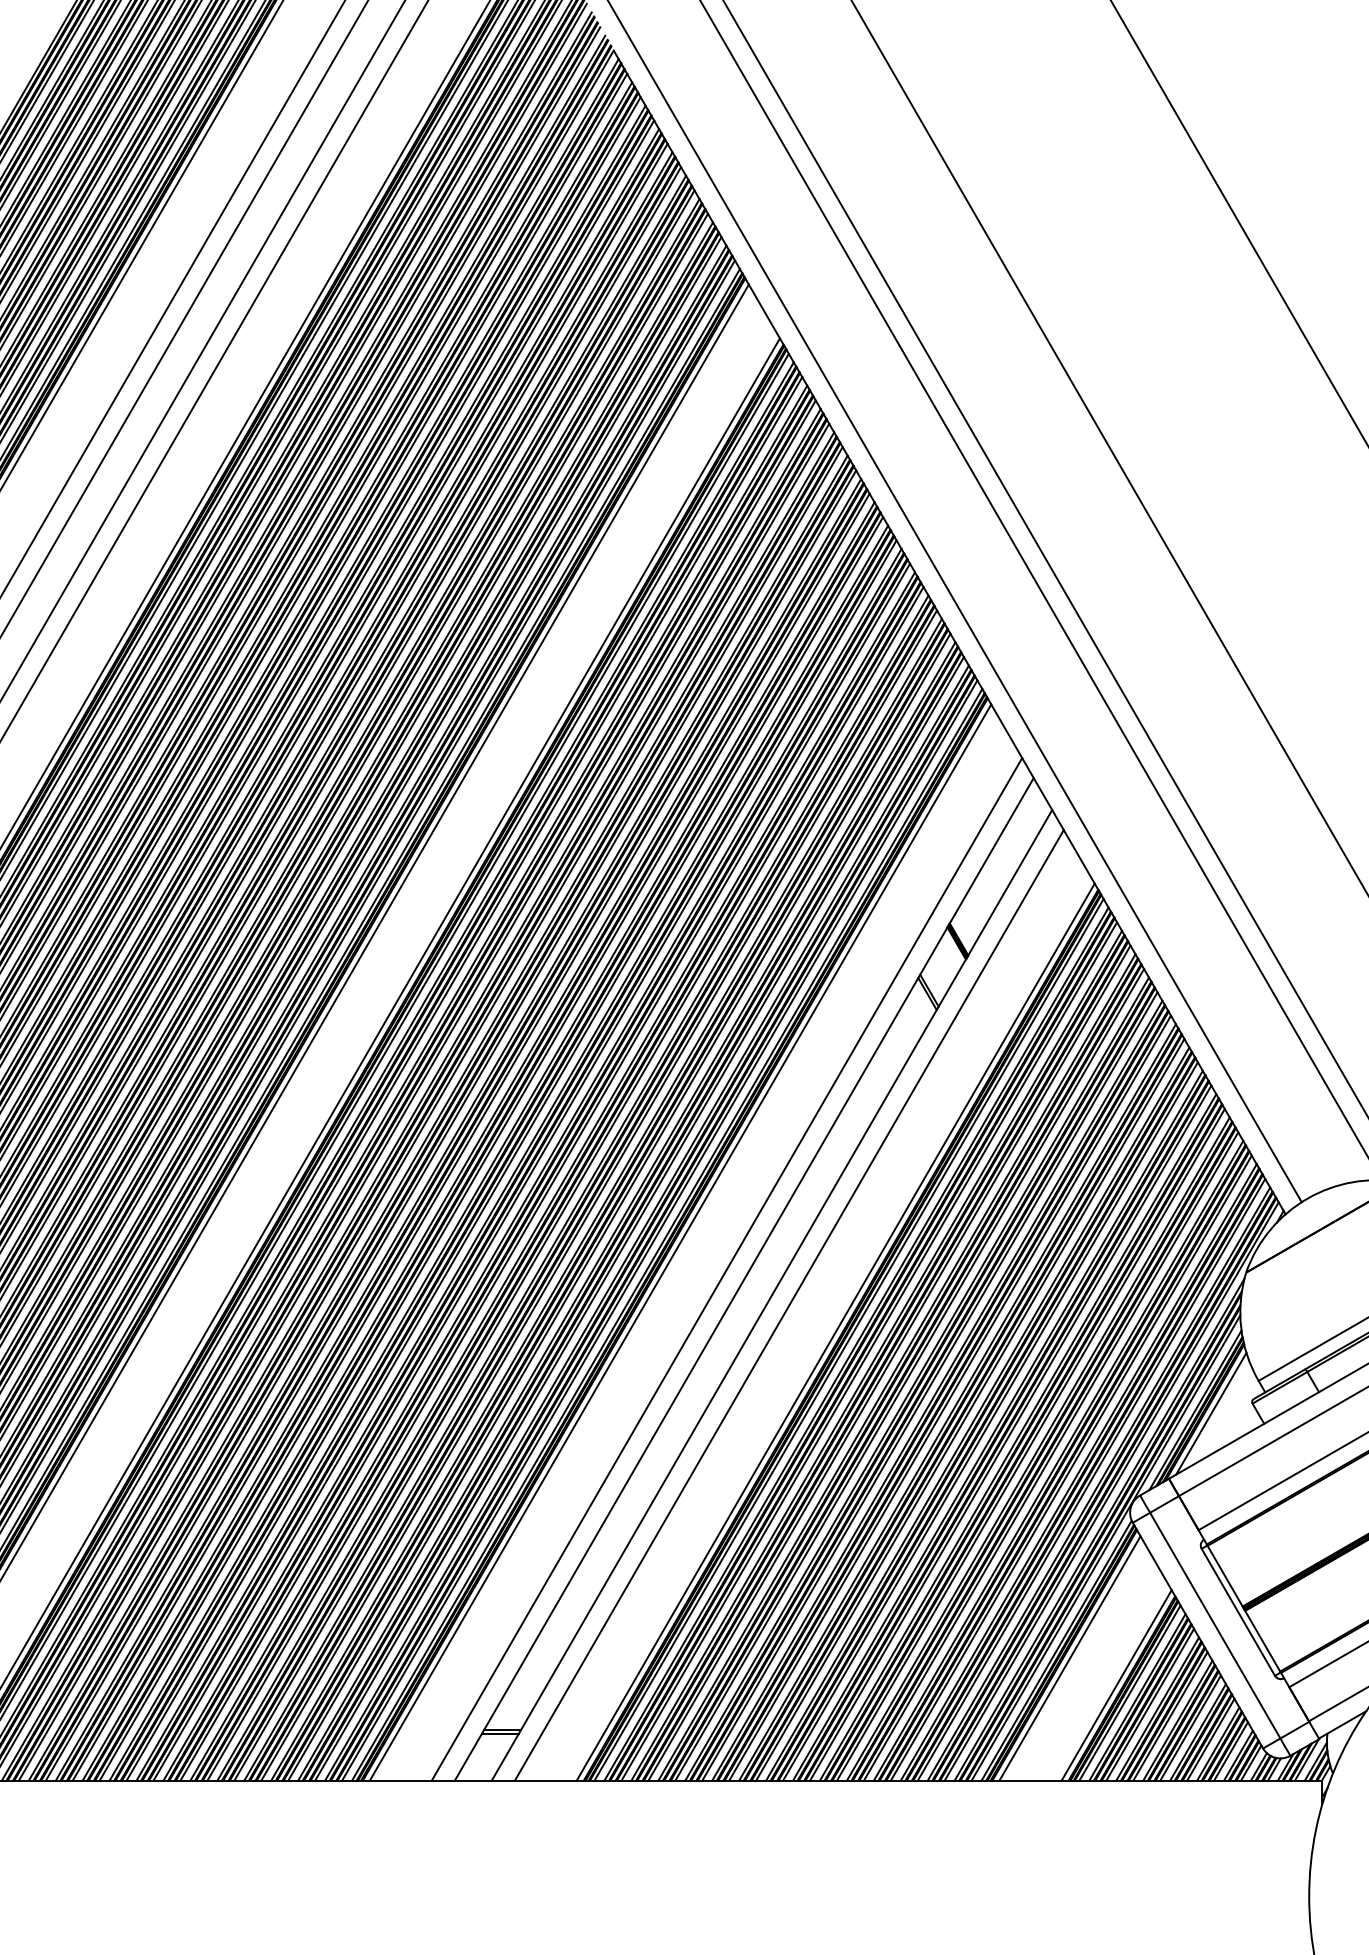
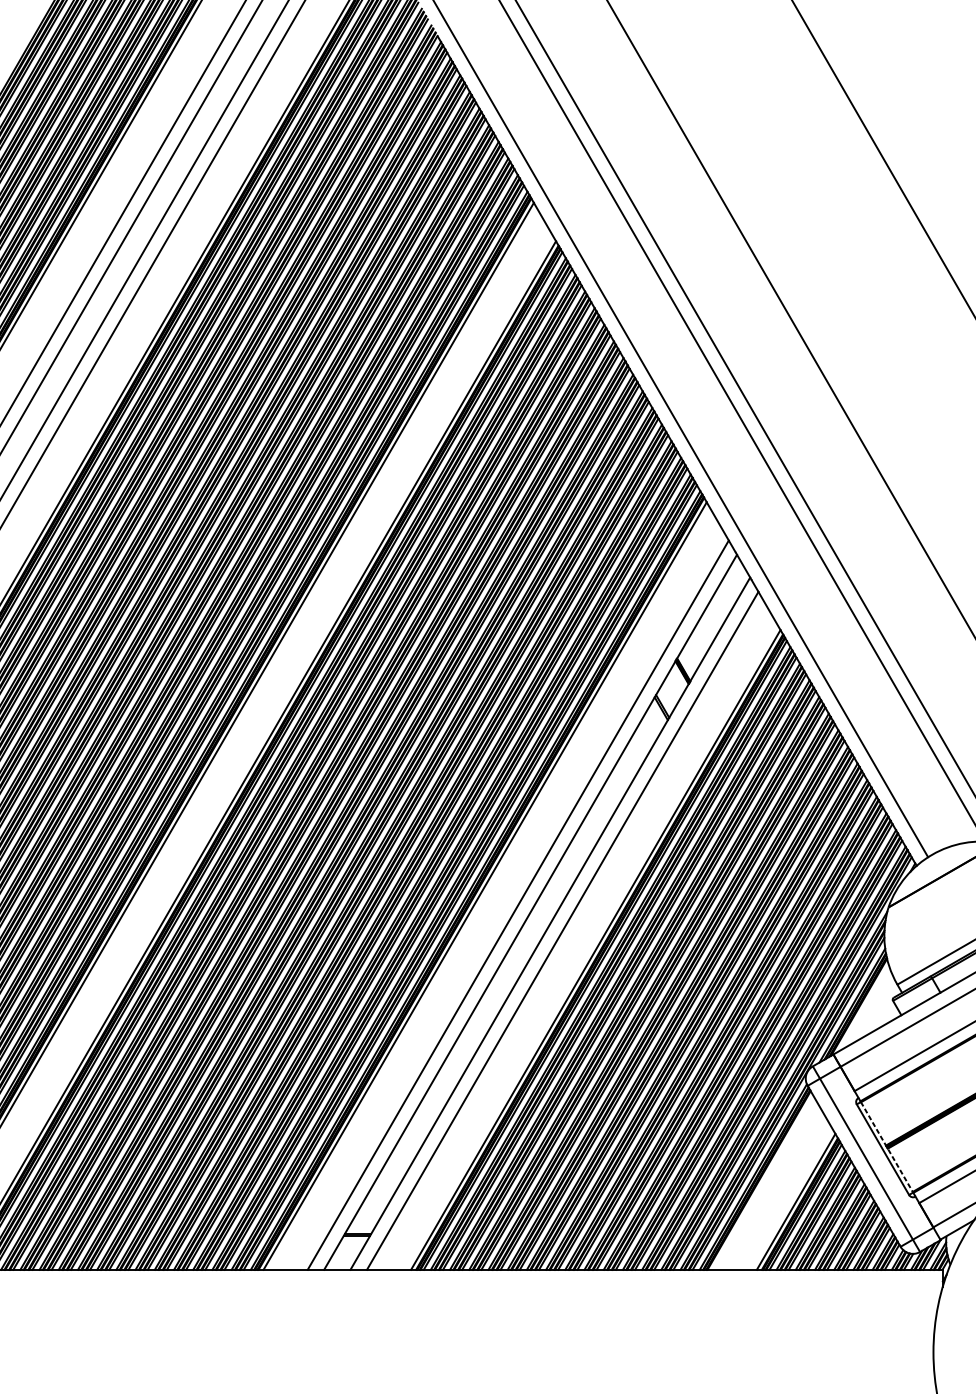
line: (1211, 1413) -> (863, 1007), removed
line: (1244, 1609) -> (887, 1147), solid -> dashed
line: (1069, 1658) -> (762, 1182), removed

